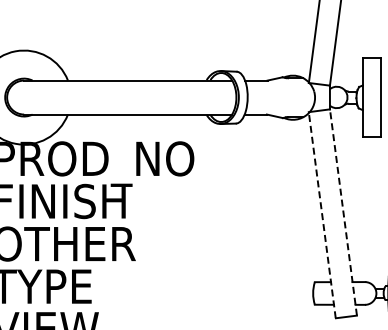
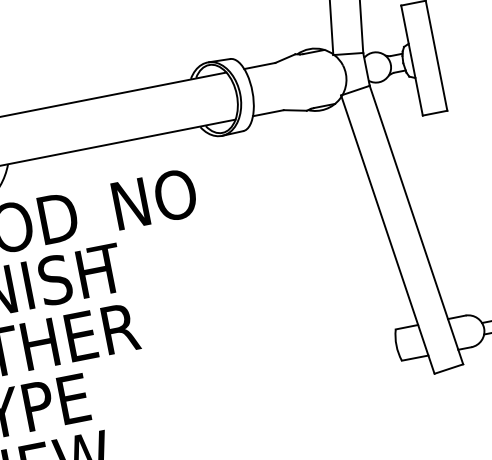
line: (343, 212) -> (416, 225), dashed -> solid
line: (322, 215) -> (388, 234), dashed -> solid

